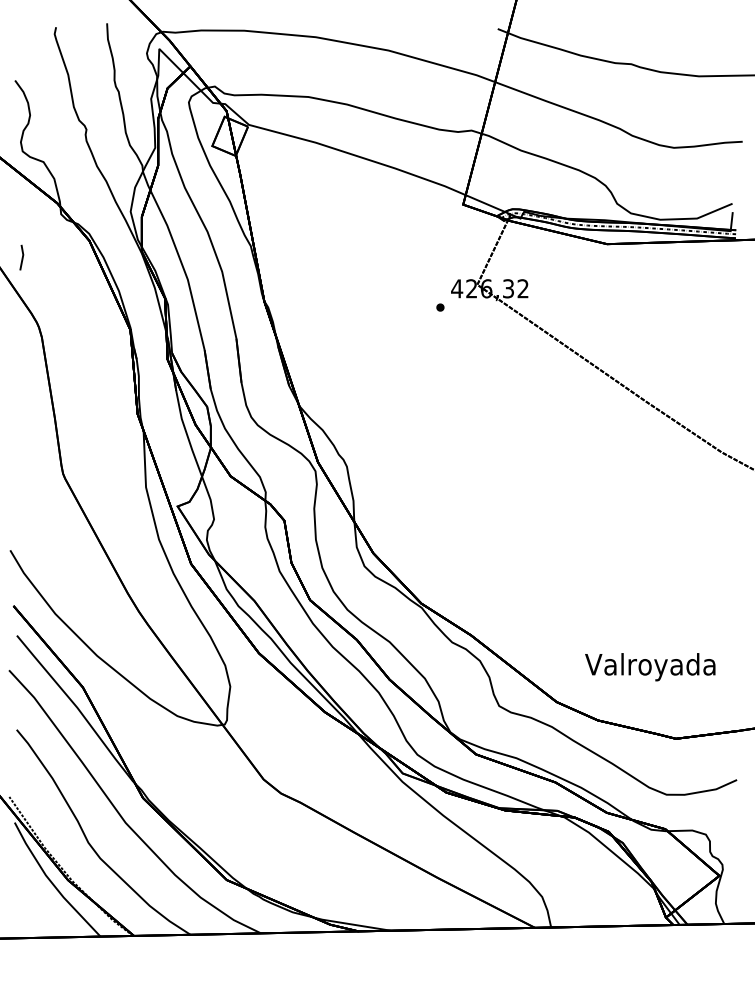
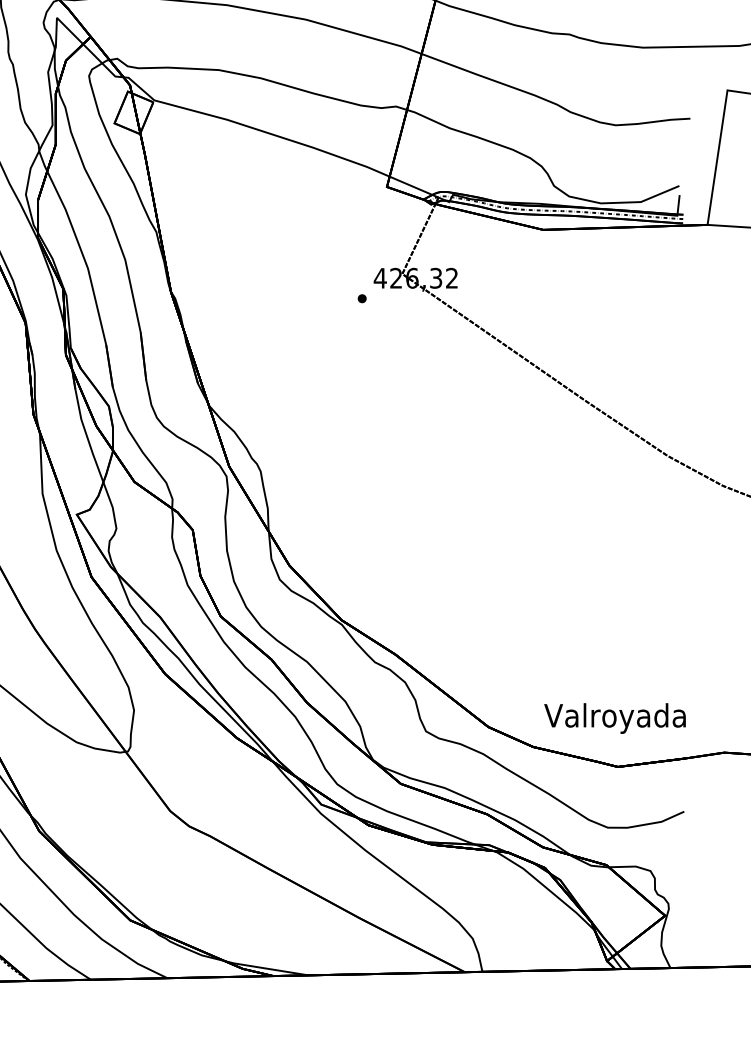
text: (650, 667) -> (615, 718), moved

